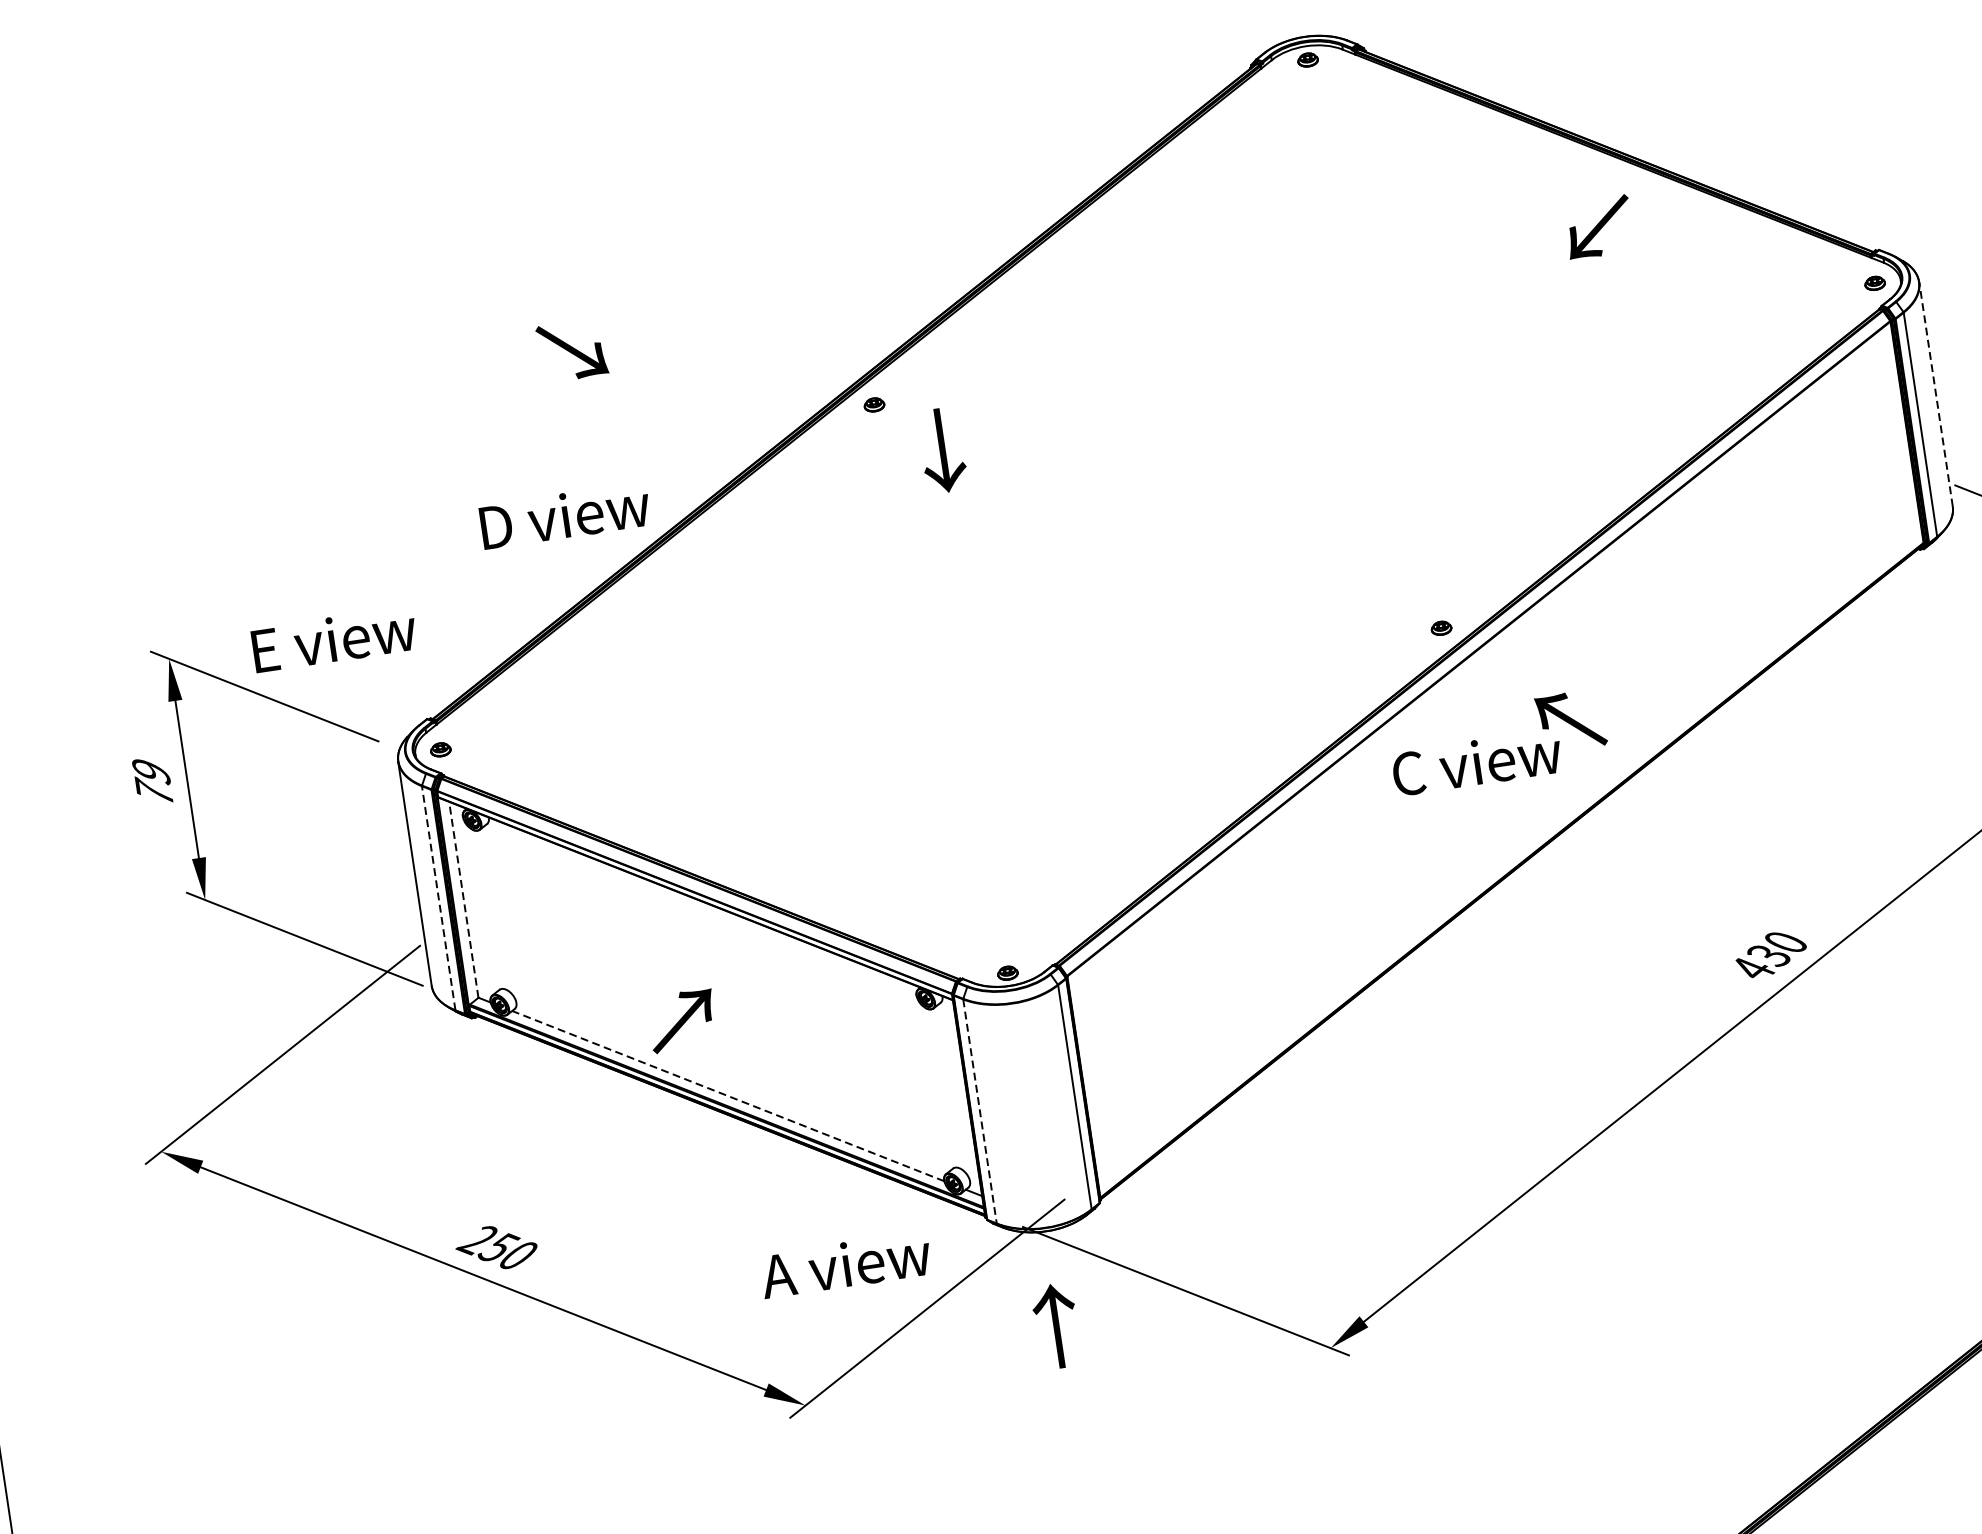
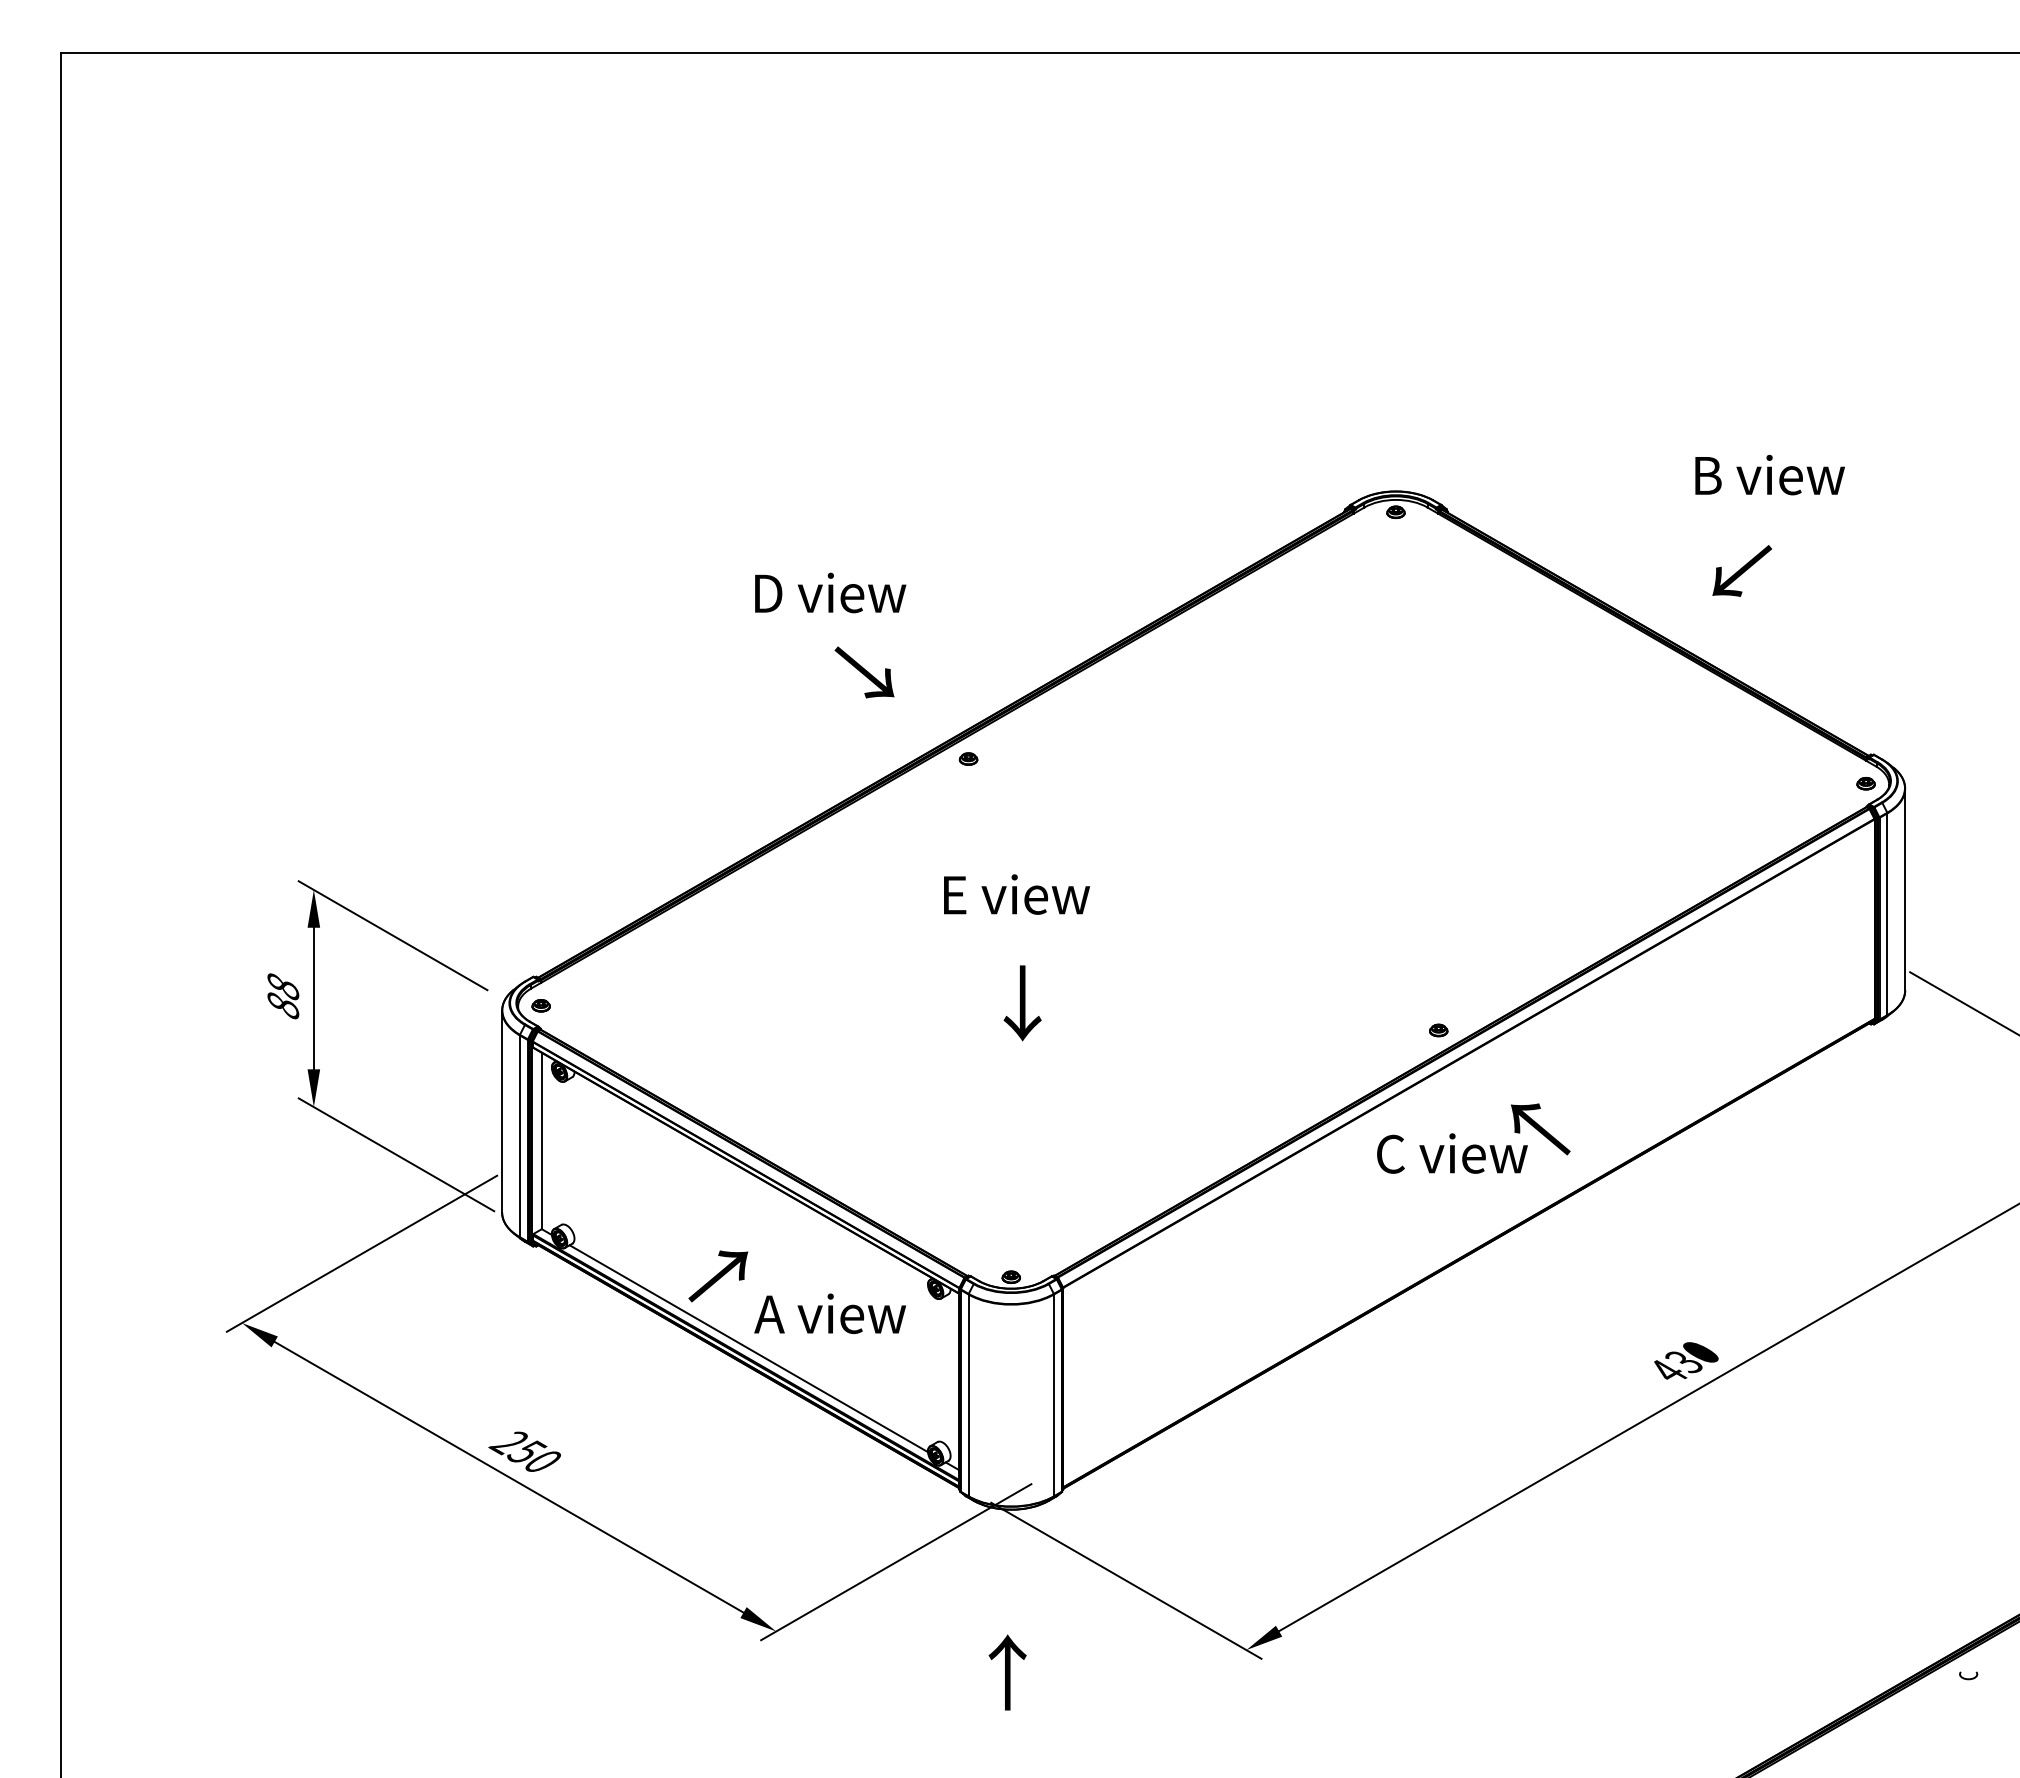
text: (1599, 226) -> (1742, 570), moved
text: (572, 350) -> (864, 672), moved
line: (1936, 394) -> (1905, 889), dashed -> solid
text: (942, 450) -> (1022, 1003), moved
text: (565, 515) -> (830, 592), moved
text: (334, 639) -> (1017, 894), moved
text: (153, 782) -> (283, 996), 79 -> 88
line: (438, 898) -> (519, 1136), dashed -> solid
line: (463, 899) -> (541, 1140), dashed -> solid
line: (727, 1095) -> (748, 1348), dashed -> solid
line: (979, 1111) -> (968, 1395), dashed -> solid
text: (846, 1264) -> (830, 1313), moved
text: (1056, 1326) -> (1007, 1672), moved

